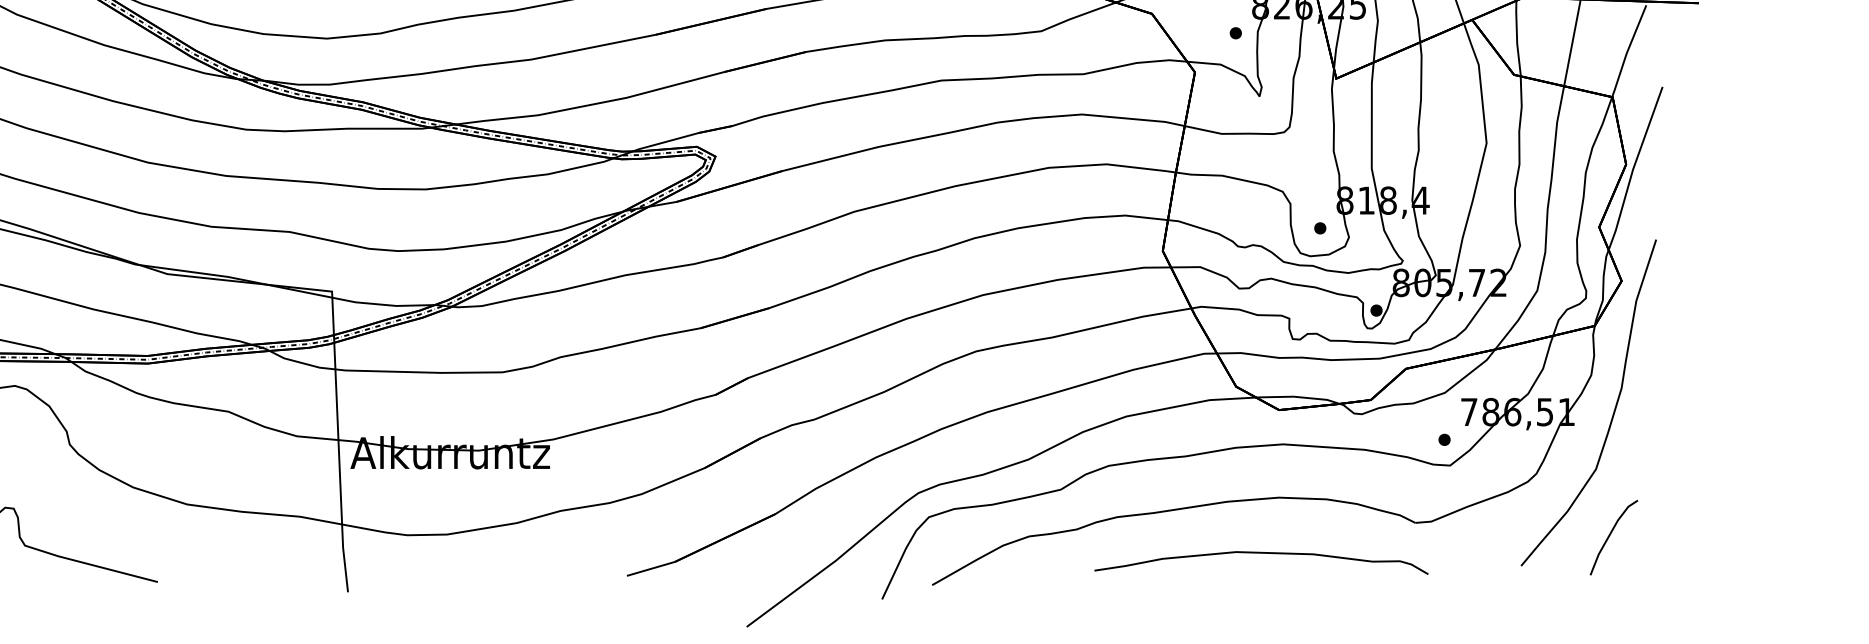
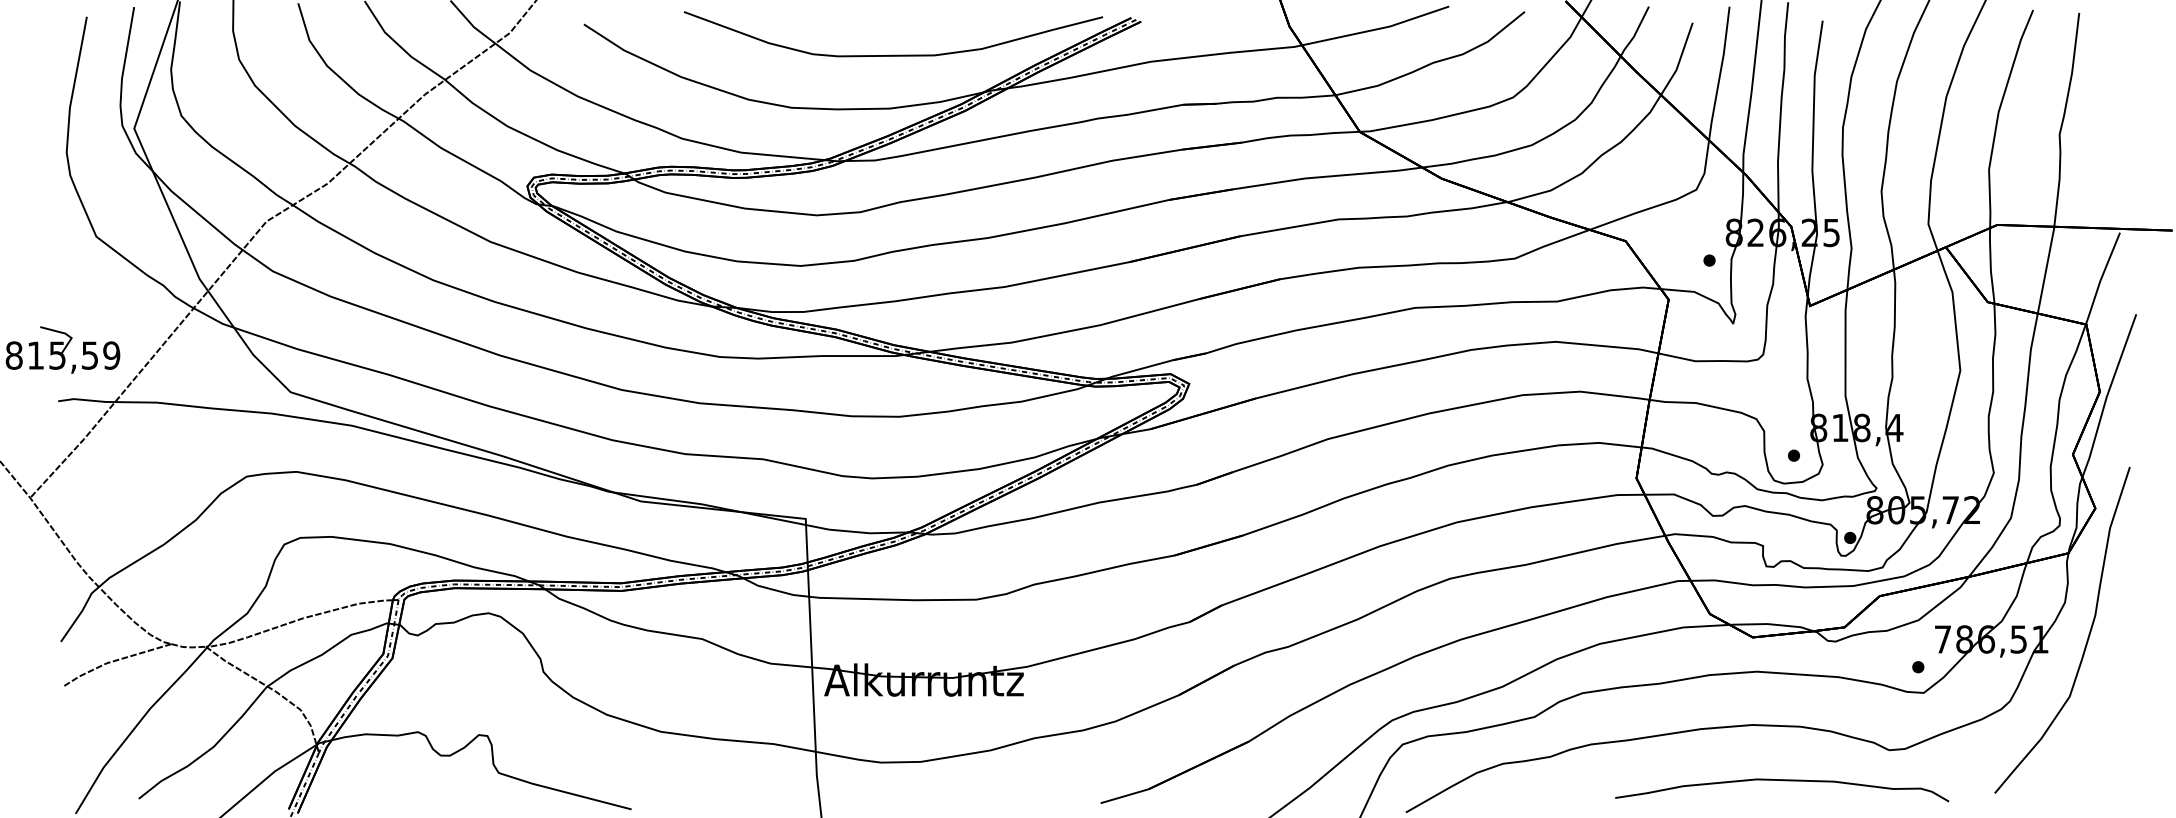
line: (1610, 535) -> (2084, 762), removed
curve: (1262, 554) -> (1783, 781), moved

